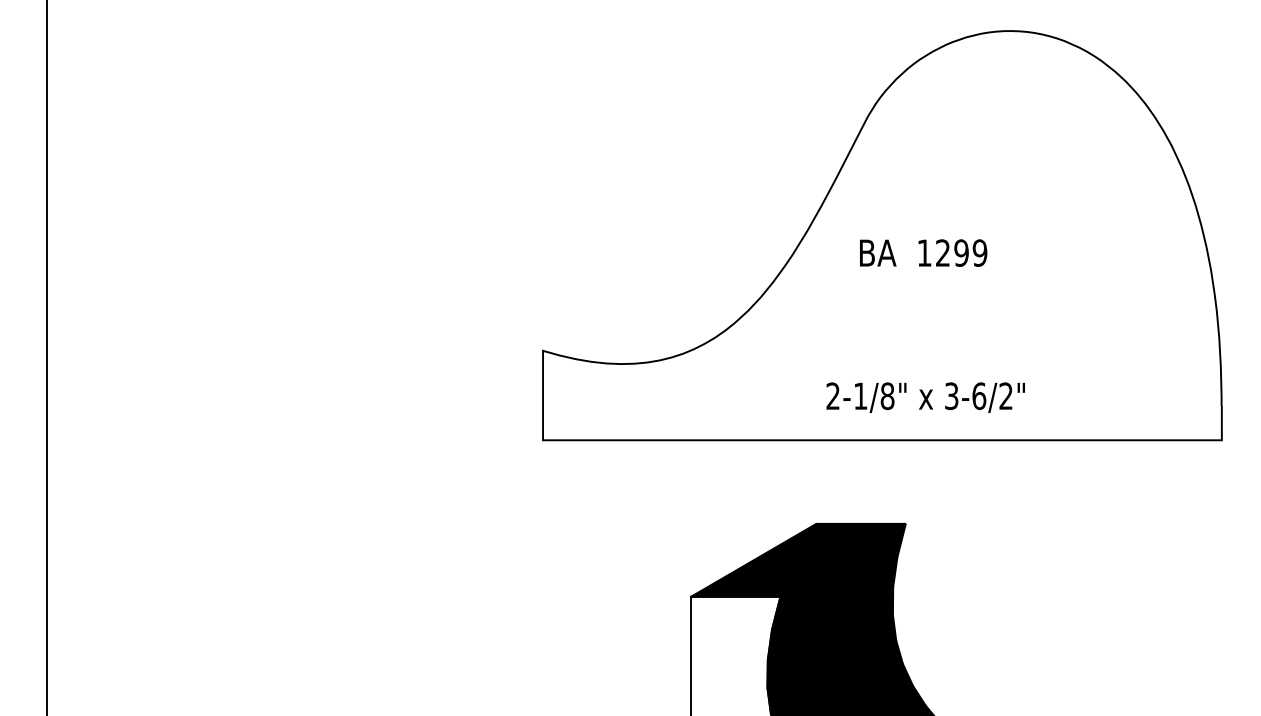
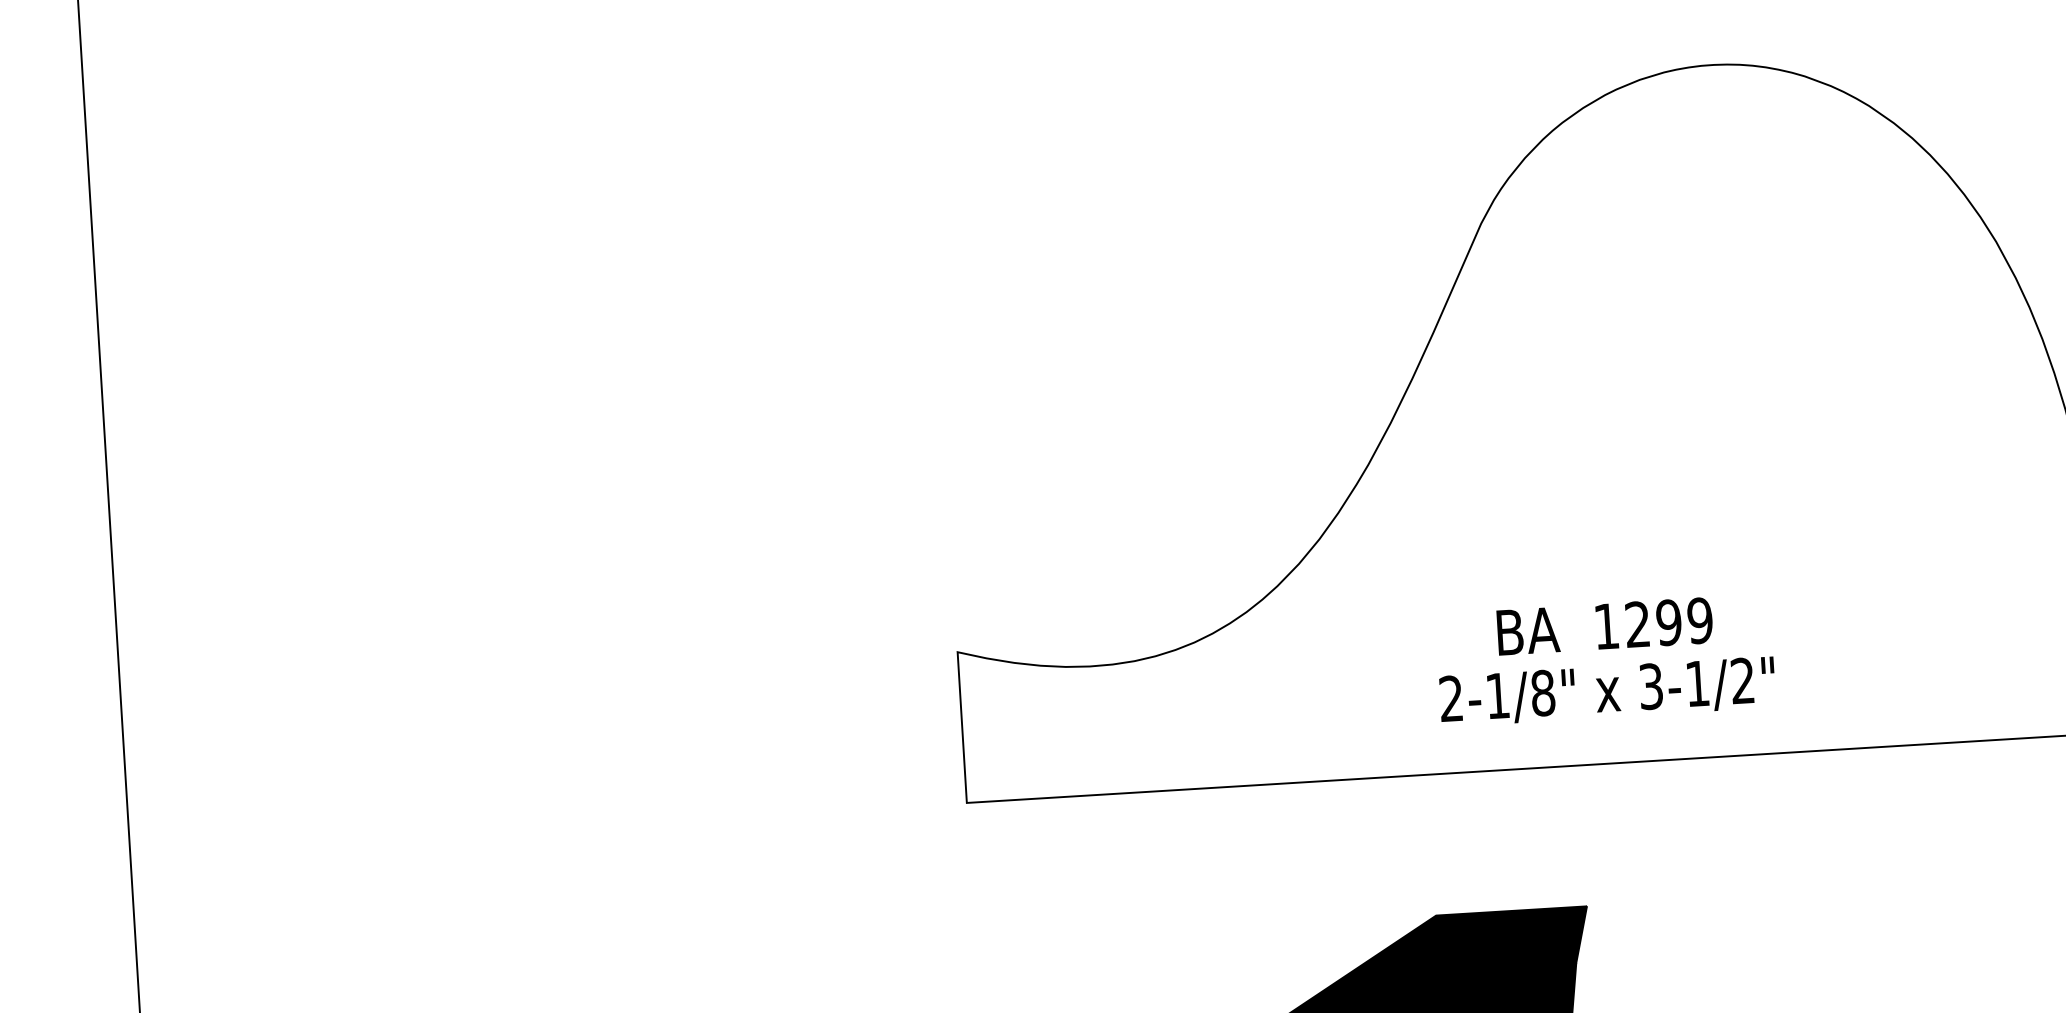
text: (923, 252) -> (1604, 625), moved
text: (979, 396) -> (1698, 684), 3-6/2" -> 3-1/2"

